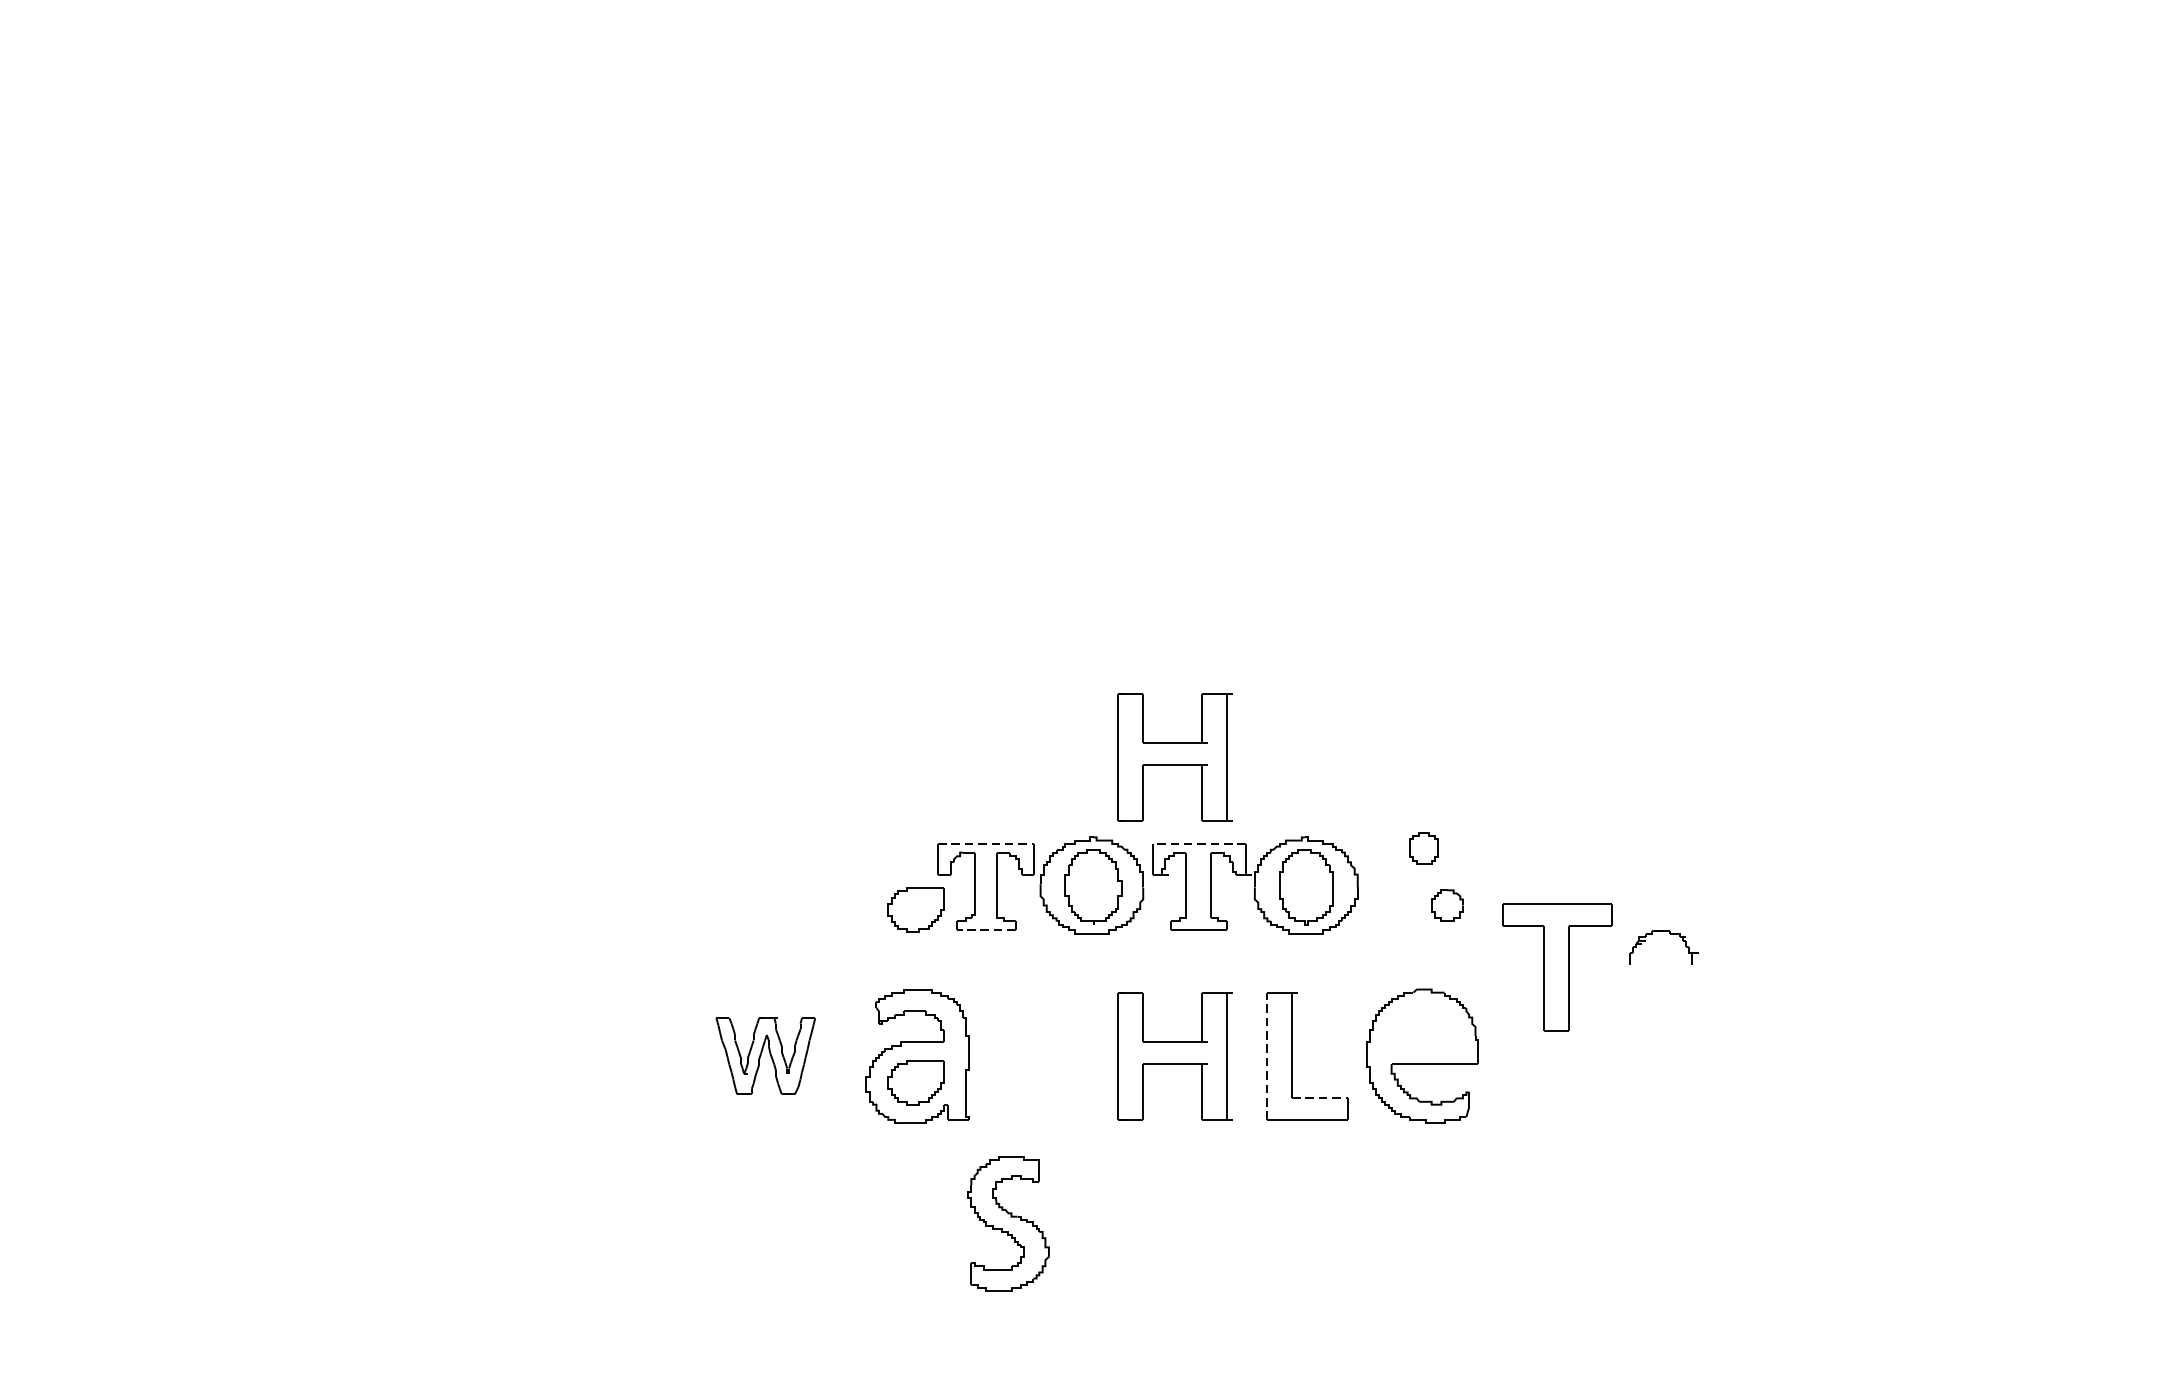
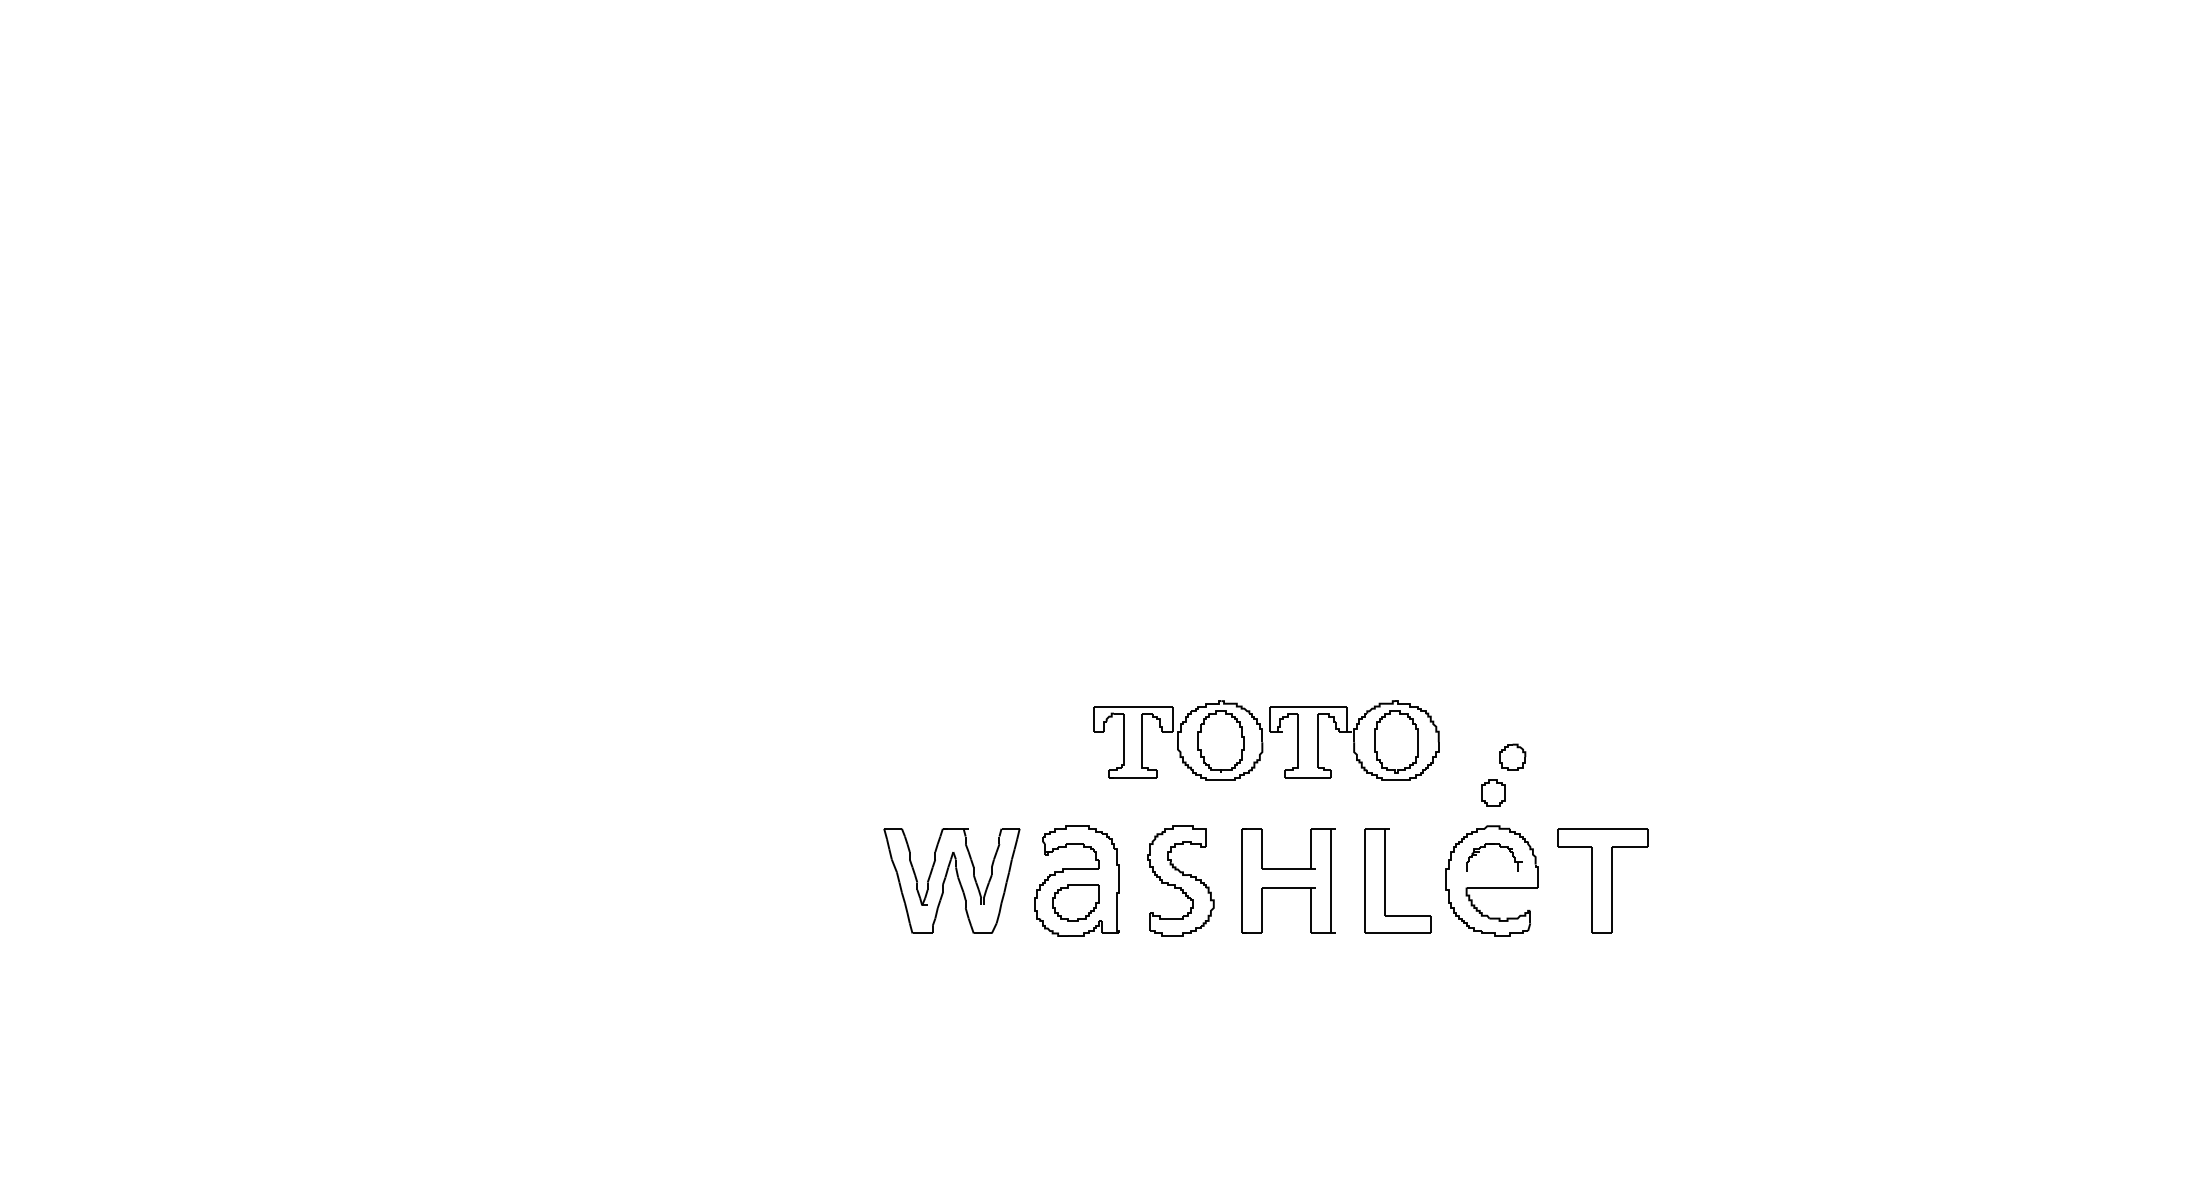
part: (1175, 756) -> (1288, 634), removed
line: (986, 843) -> (1133, 706), dashed -> solid
line: (1198, 843) -> (1307, 706), dashed -> solid
part: (1424, 847) -> (1493, 792), moved
part: (916, 909) -> (1075, 760), removed
line: (985, 930) -> (1132, 777), dashed -> solid
part: (1671, 935) -> (1500, 847), moved
part: (1556, 966) -> (1602, 880), moved
part: (765, 1055) -> (951, 880), size x1.67
line: (1267, 1055) -> (1364, 880), dashed -> solid
line: (1320, 1098) -> (1408, 915), dashed -> solid
part: (1008, 1223) -> (1180, 880), moved

